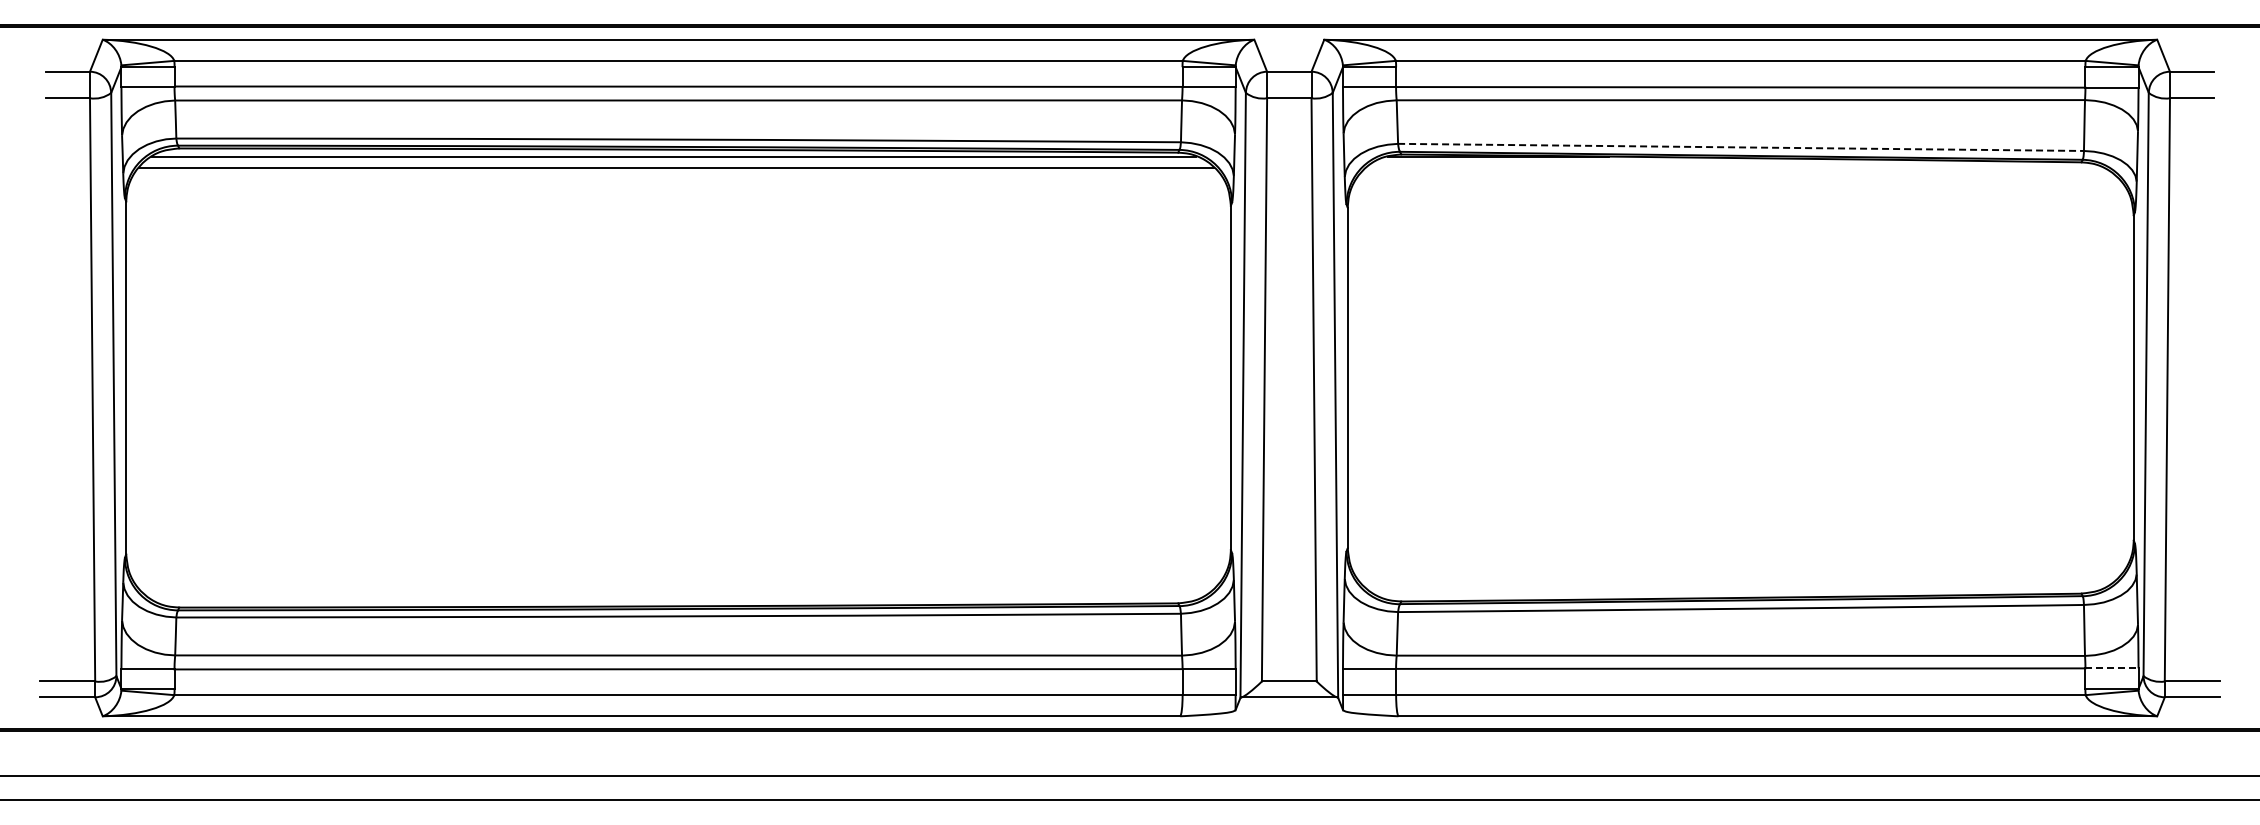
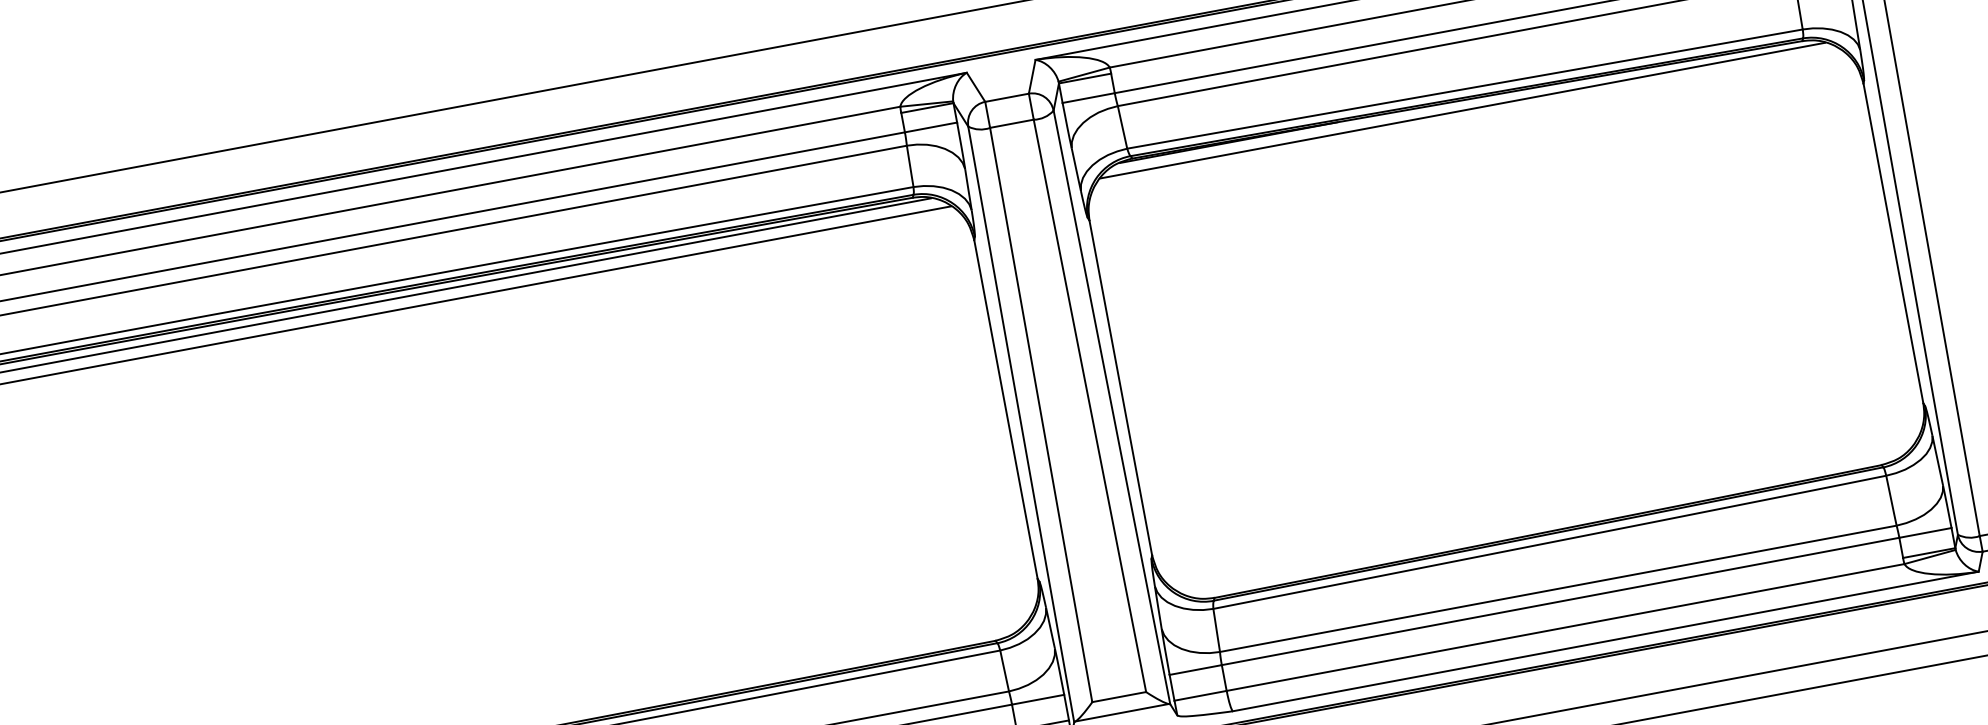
line: (1741, 147) -> (1465, 89), dashed -> solid
line: (1734, 168) -> (1462, 111), added
line: (2112, 668) -> (1925, 532), dashed -> solid

